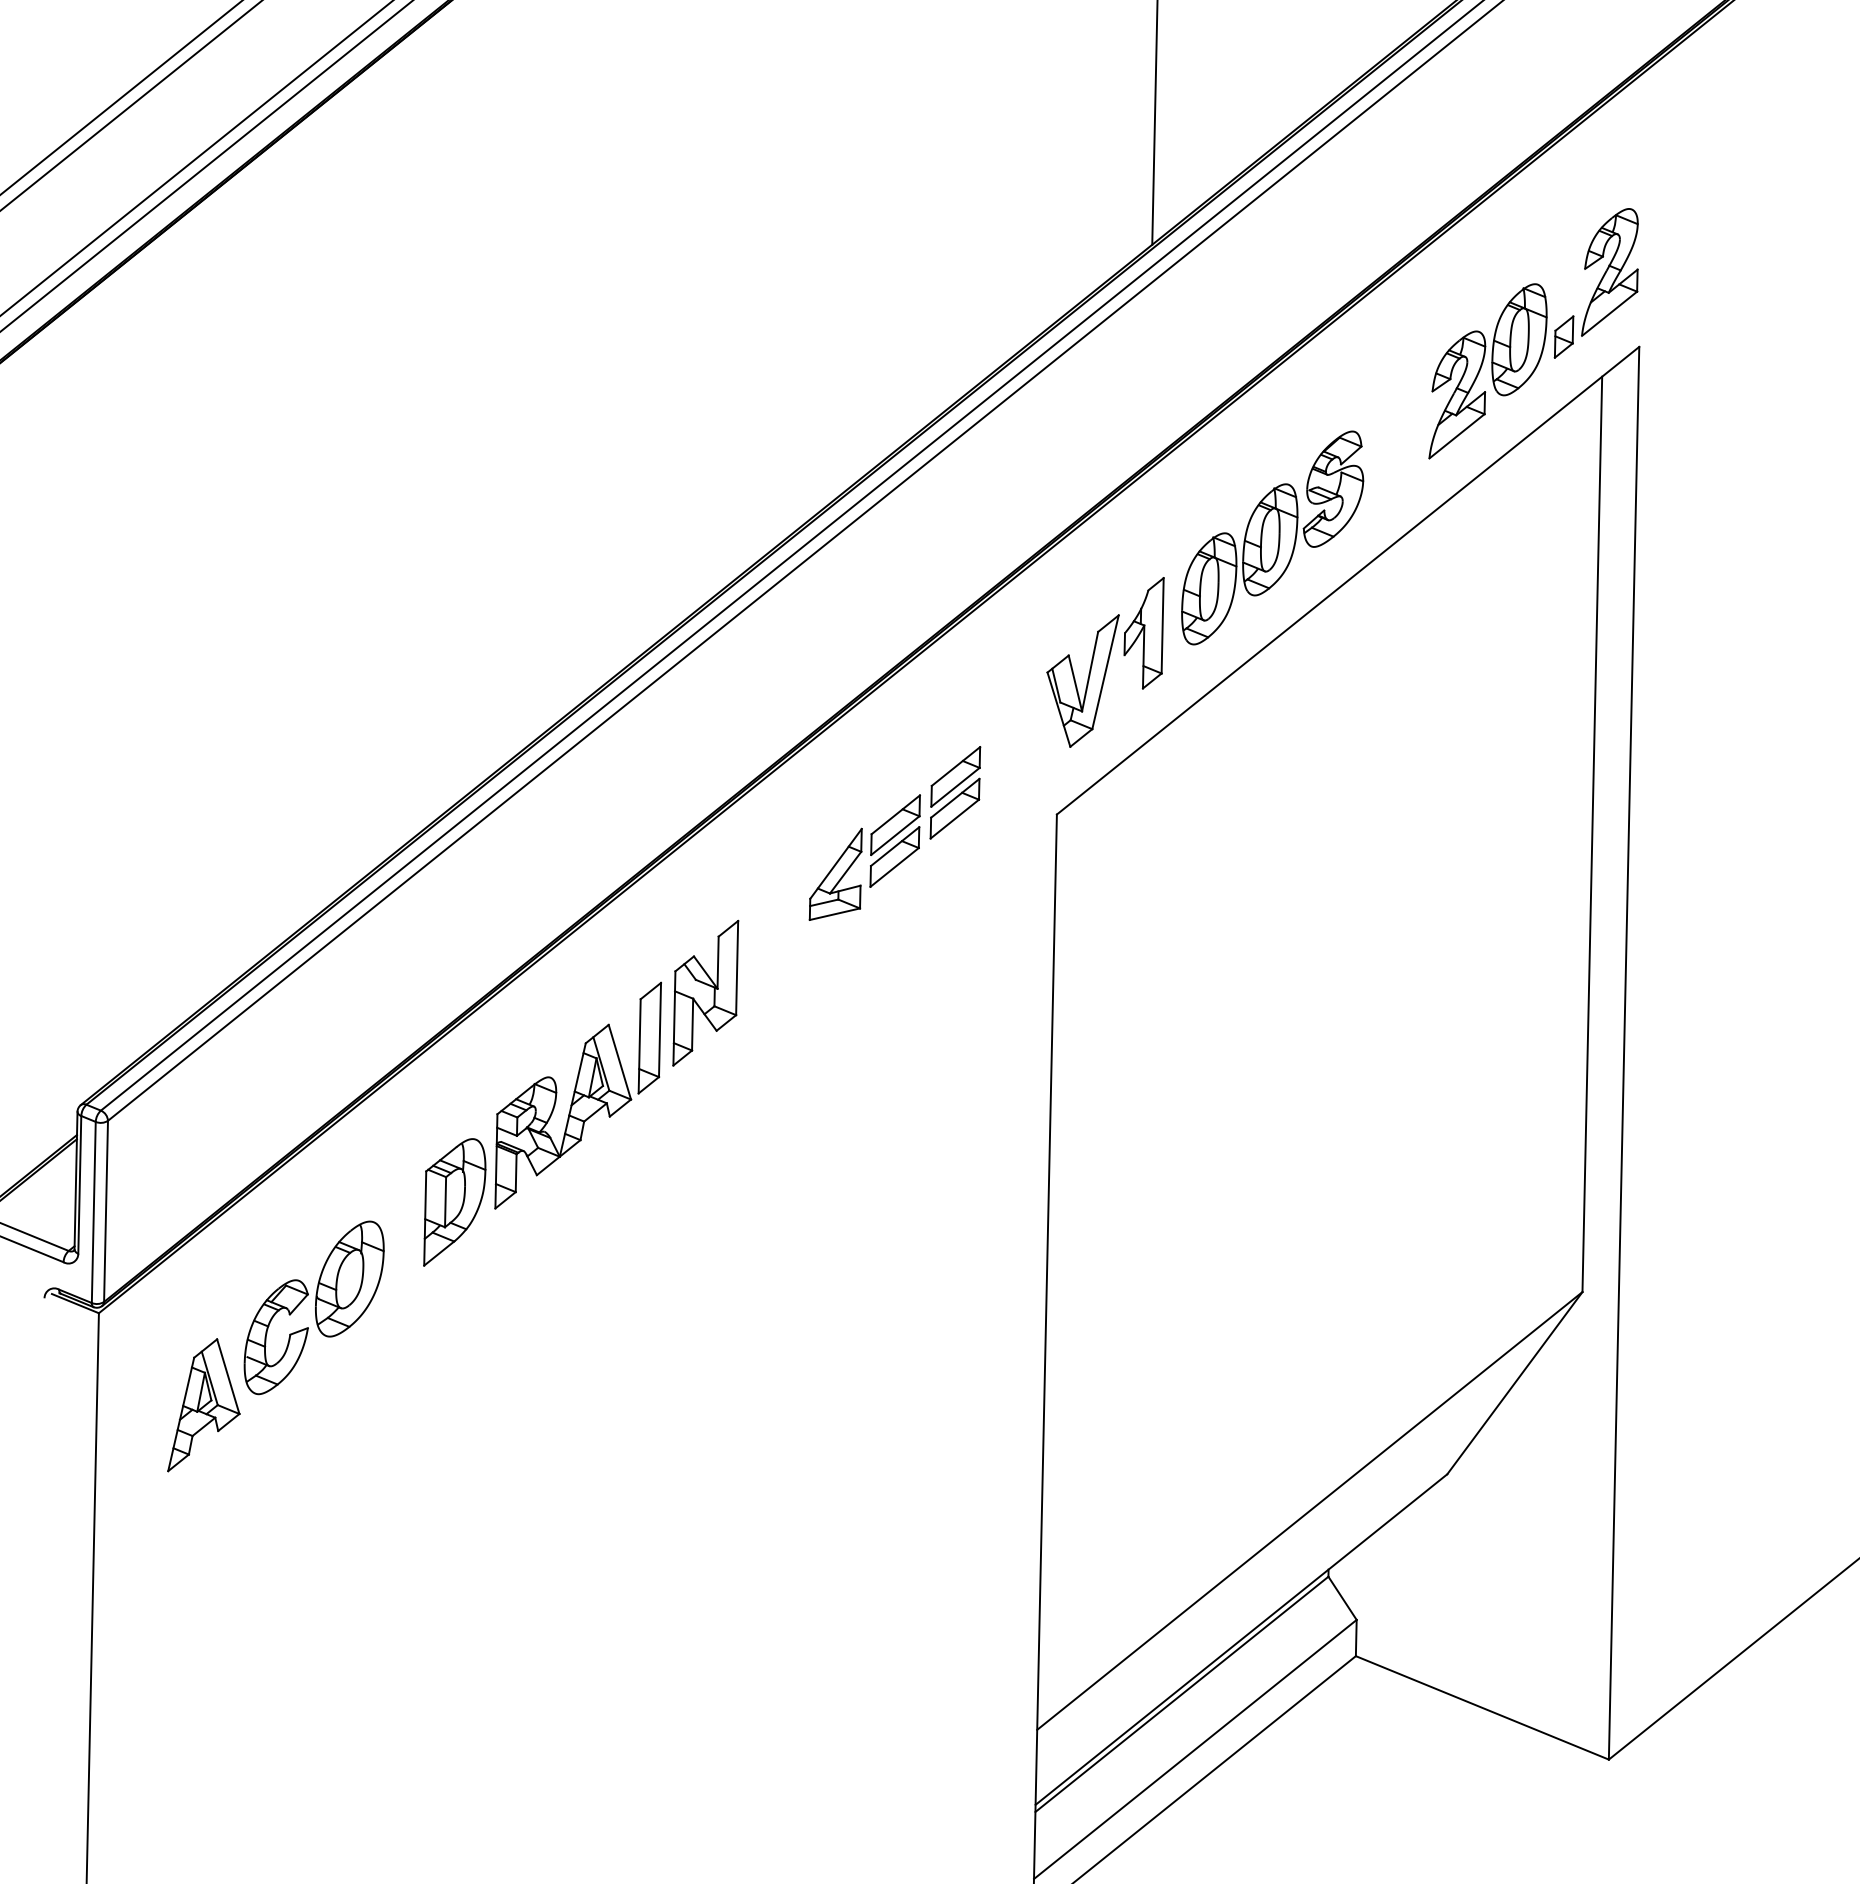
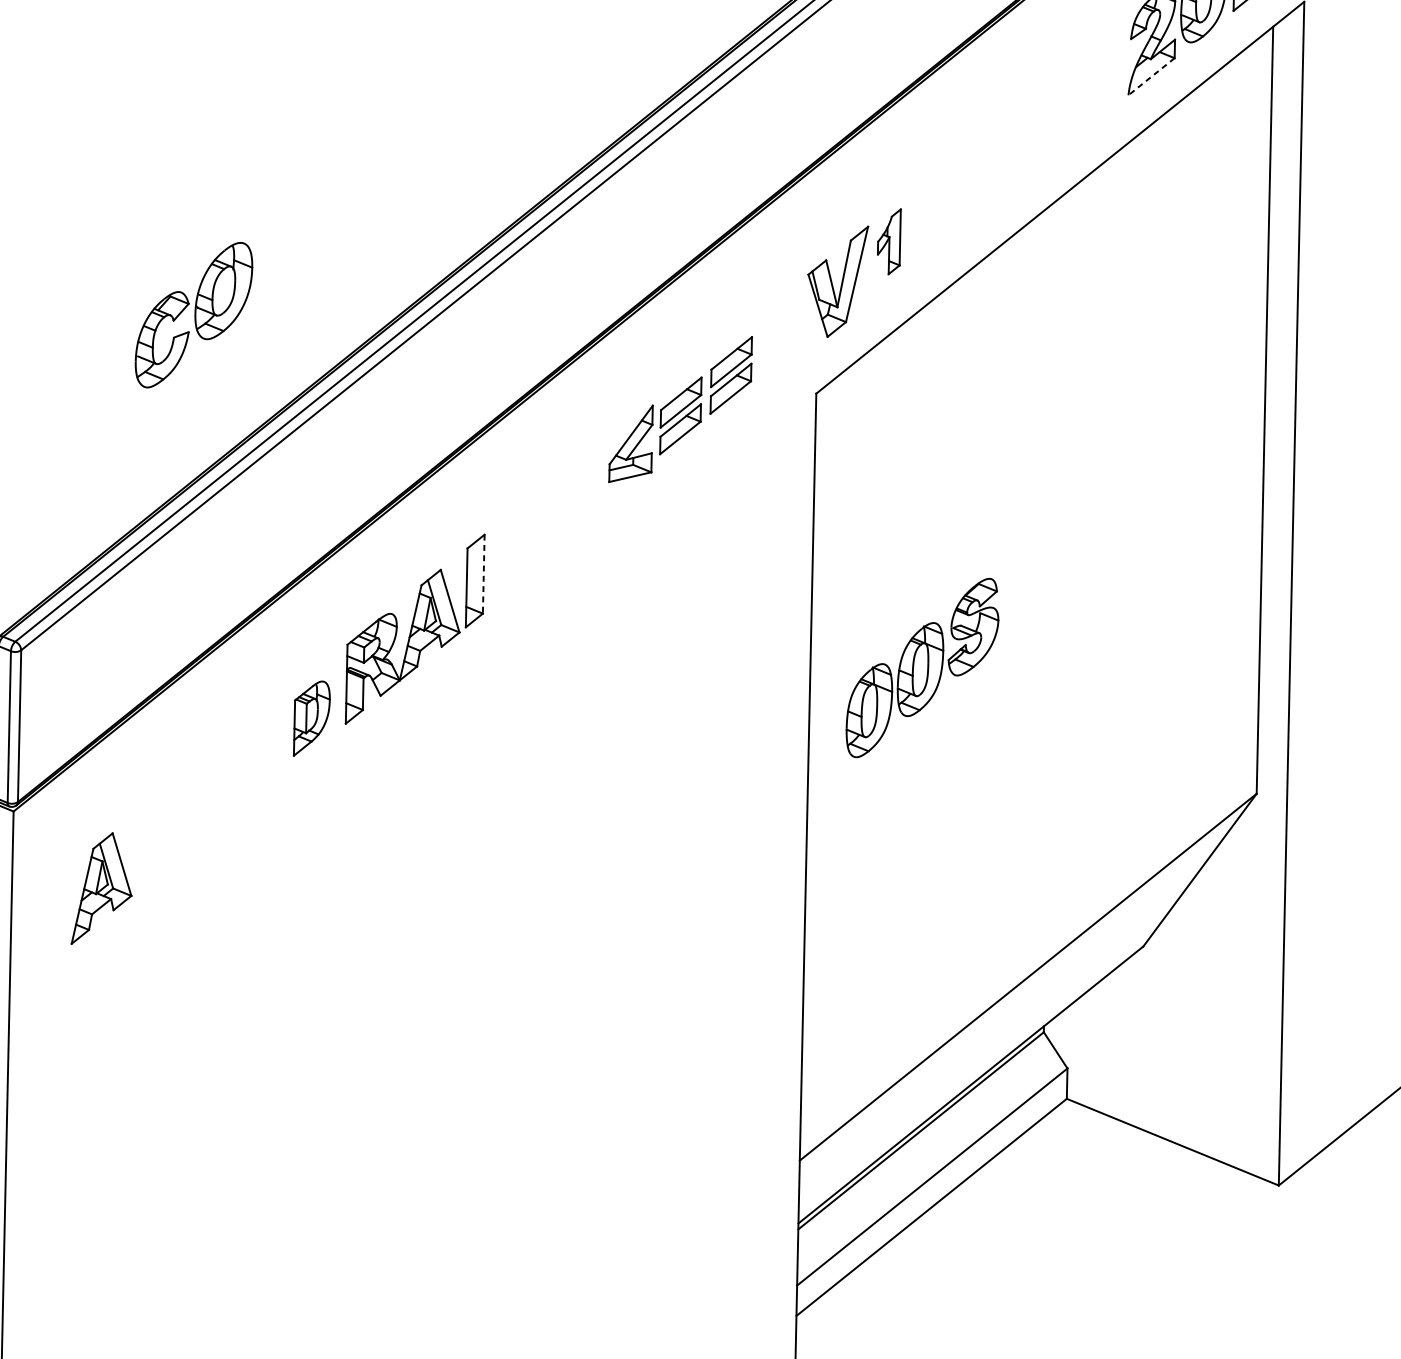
line: (1456, 436) -> (1151, 76), solid -> dashed
part: (1272, 537) -> (922, 667), moved
part: (1143, 633) -> (888, 241), size x0.7
part: (705, 992) -> (521, 542), removed
line: (660, 1030) -> (484, 574), solid -> dashed
part: (454, 1202) -> (311, 718), size x0.7
part: (313, 1307) -> (193, 314), moved

